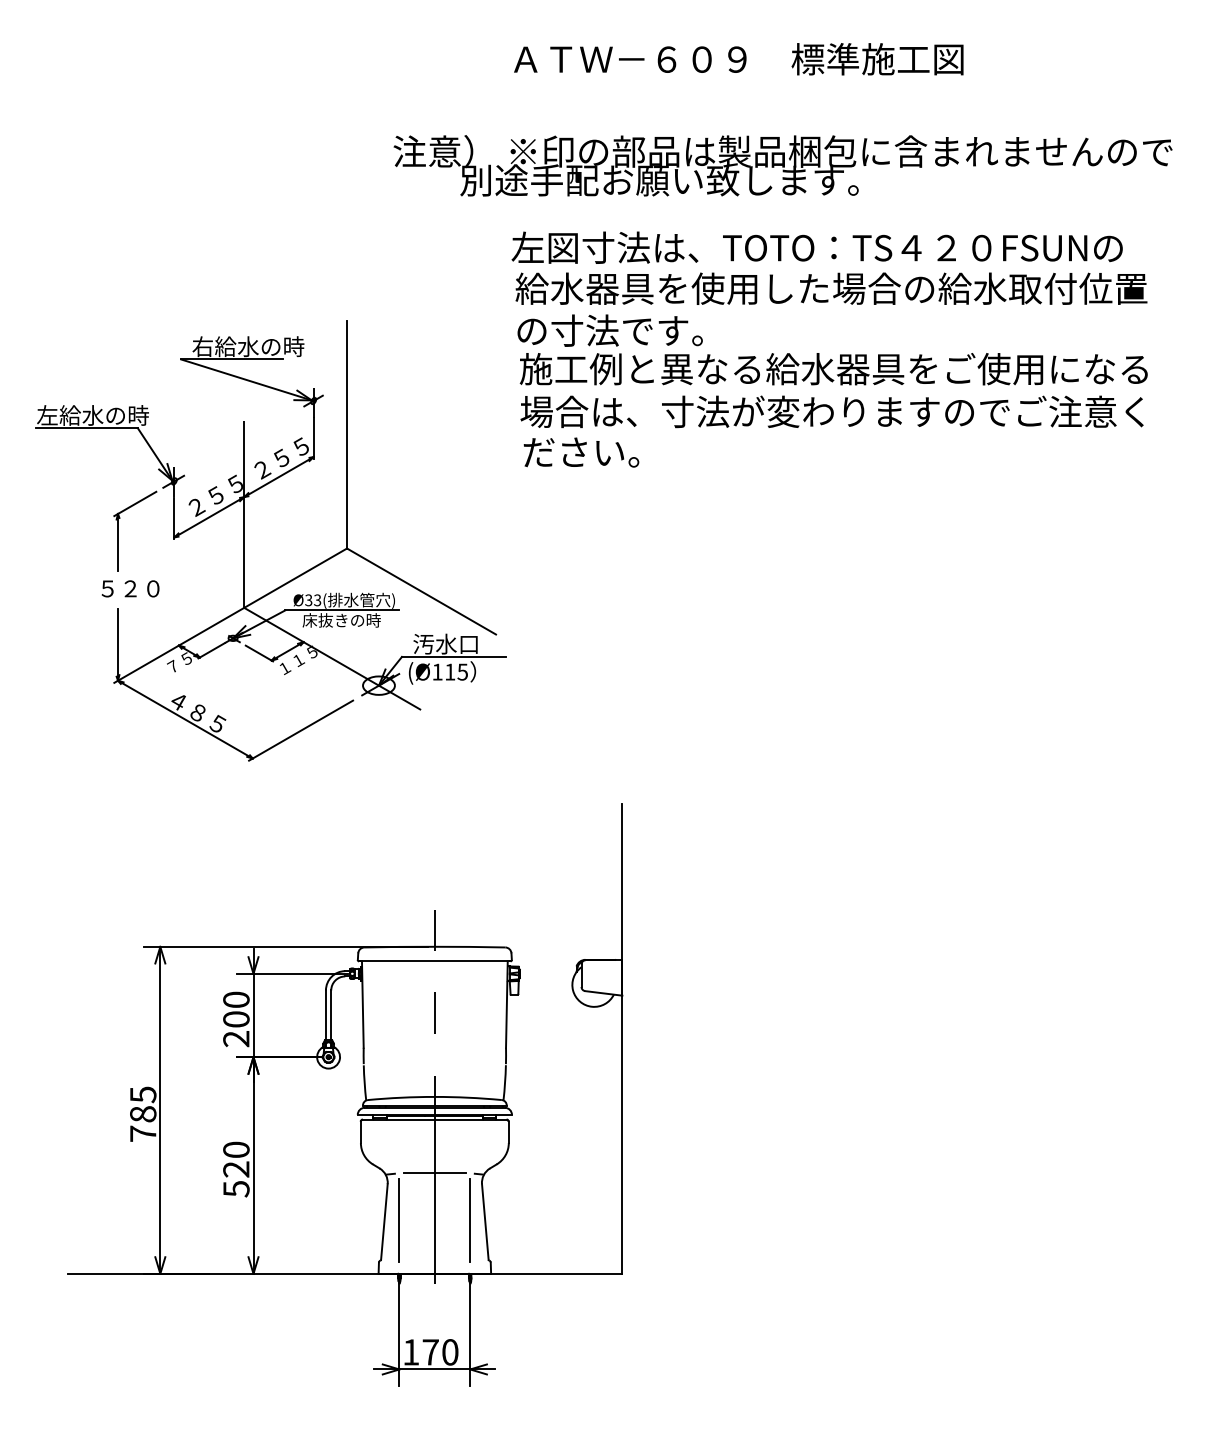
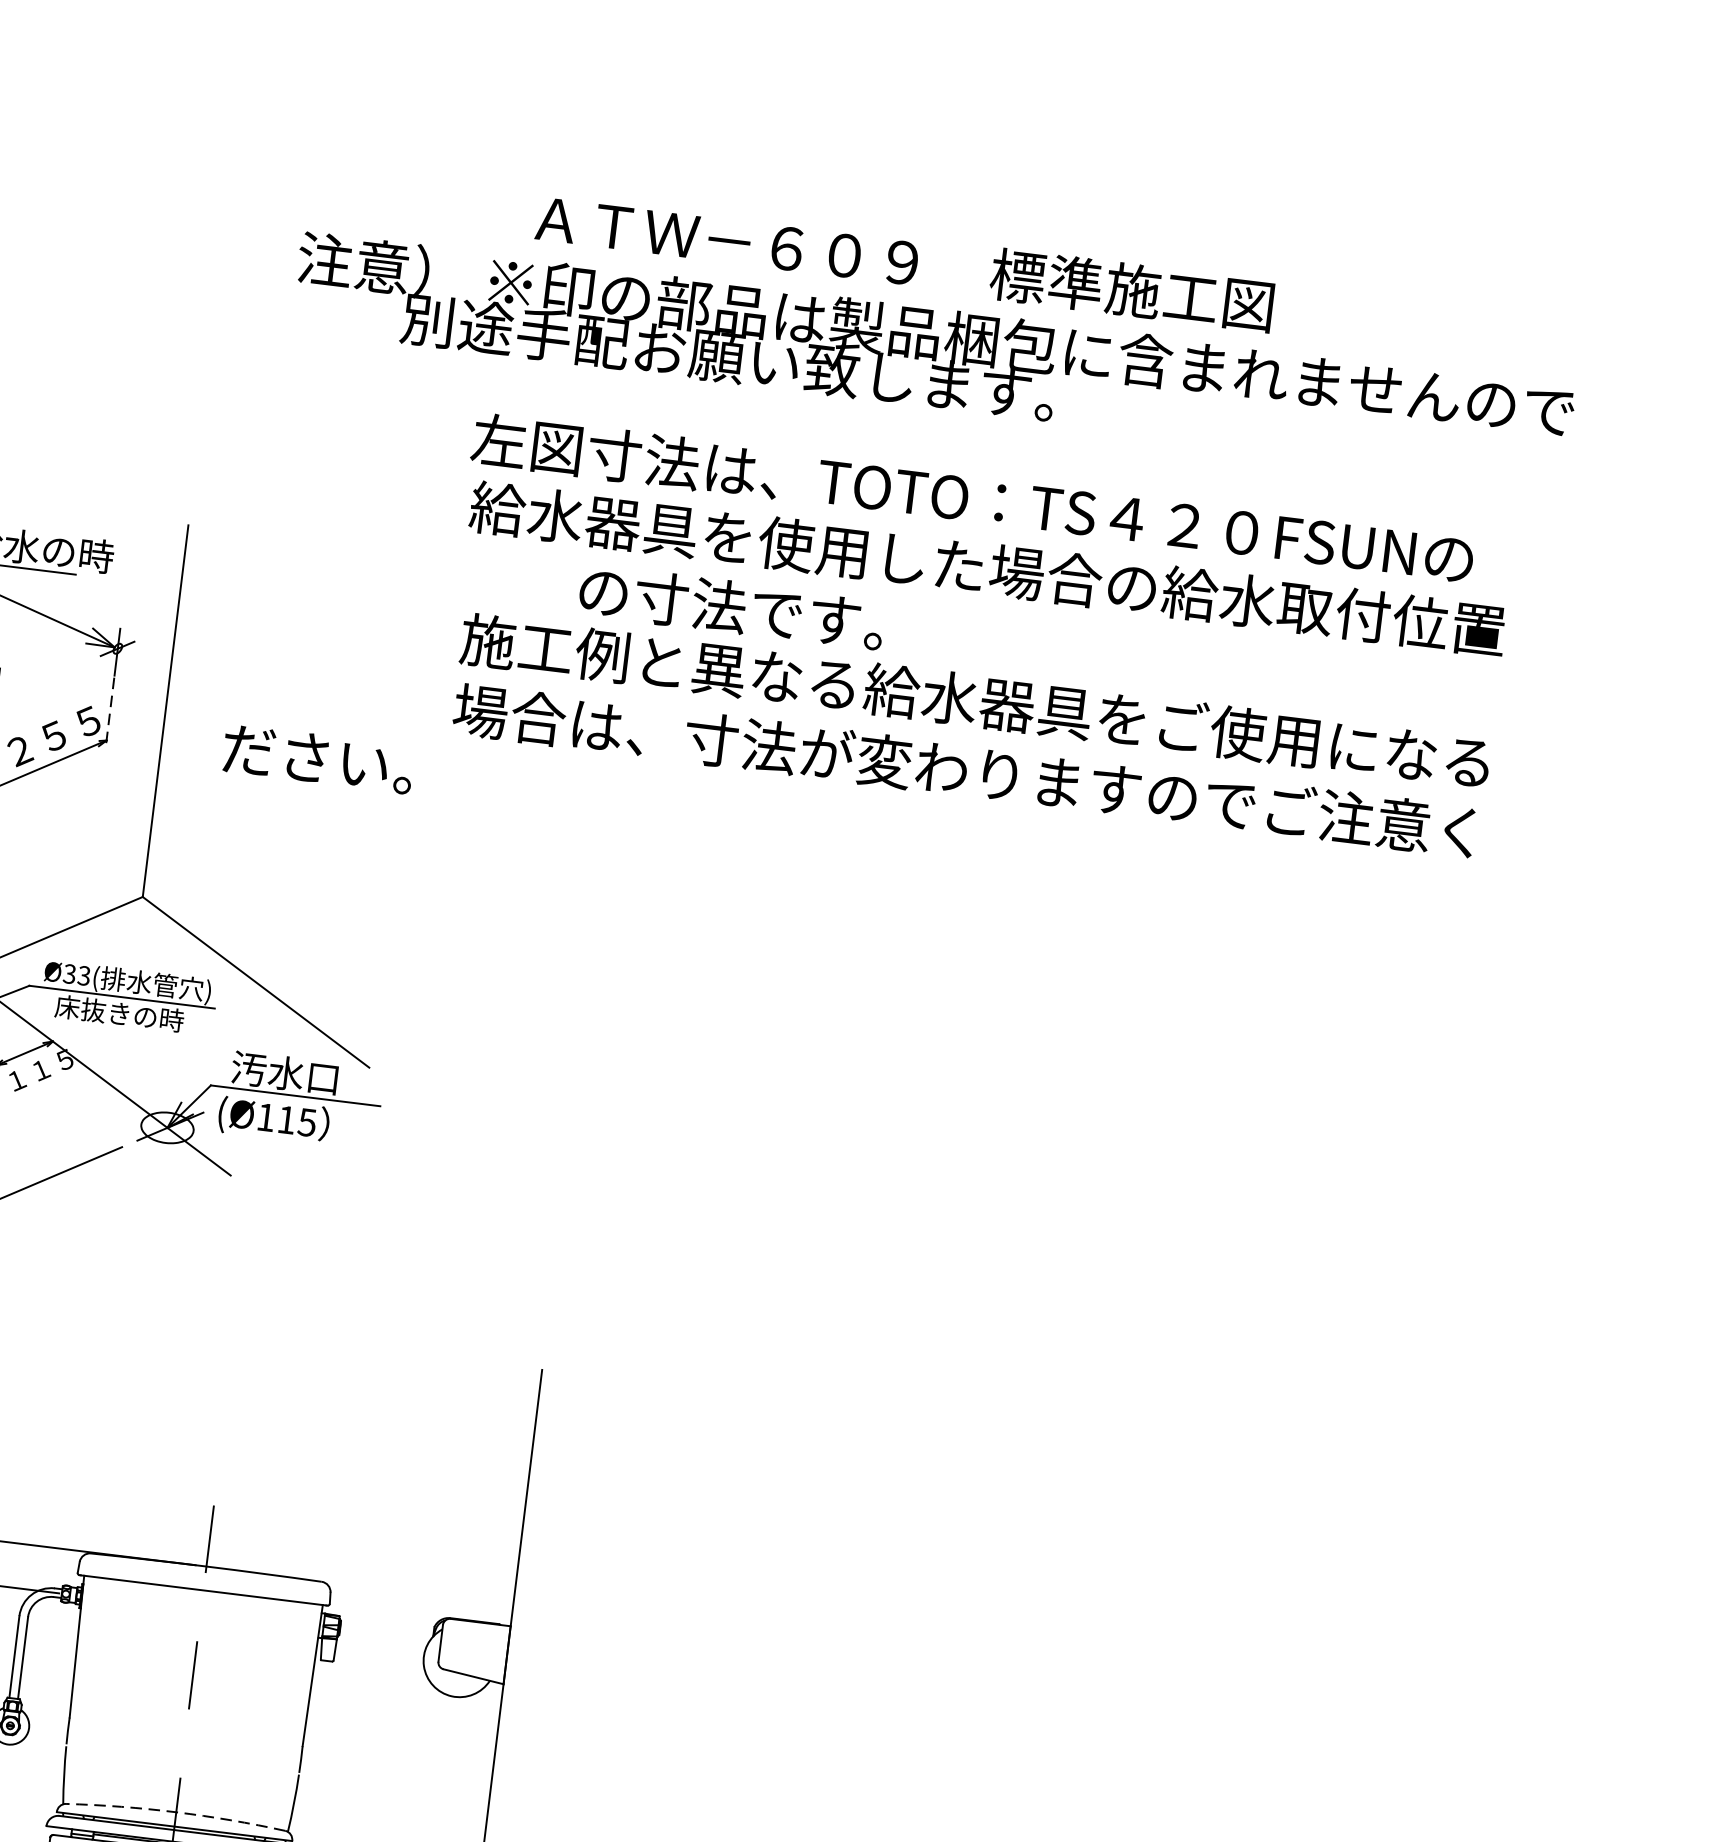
text: (738, 59) -> (904, 262), moved
text: (609, 330) -> (730, 606), moved
line: (313, 437) -> (110, 708), solid -> dashed
text: (581, 452) -> (318, 758), moved
arc: (434, 1096) -> (175, 1811), solid -> dashed

